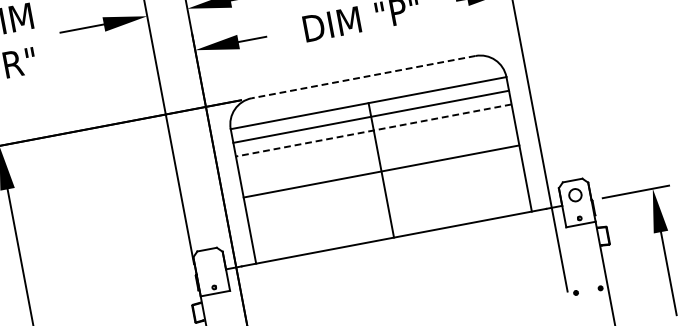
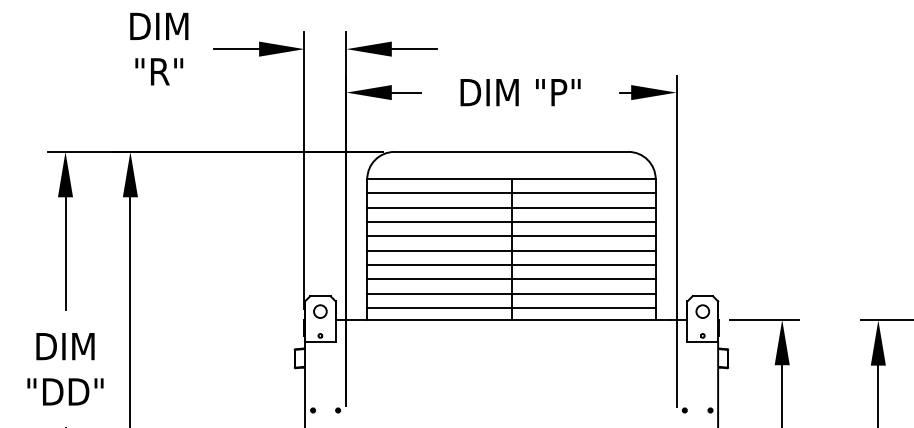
line: (363, 76) -> (511, 151), dashed -> solid
line: (372, 130) -> (510, 207), dashed -> solid
line: (376, 144) -> (511, 222), added
line: (378, 157) -> (511, 236), added
line: (384, 184) -> (511, 264), added
line: (386, 199) -> (511, 279), added
line: (389, 212) -> (511, 293), added
line: (391, 225) -> (511, 307), added
circle: (209, 264) -> (320, 311), added

